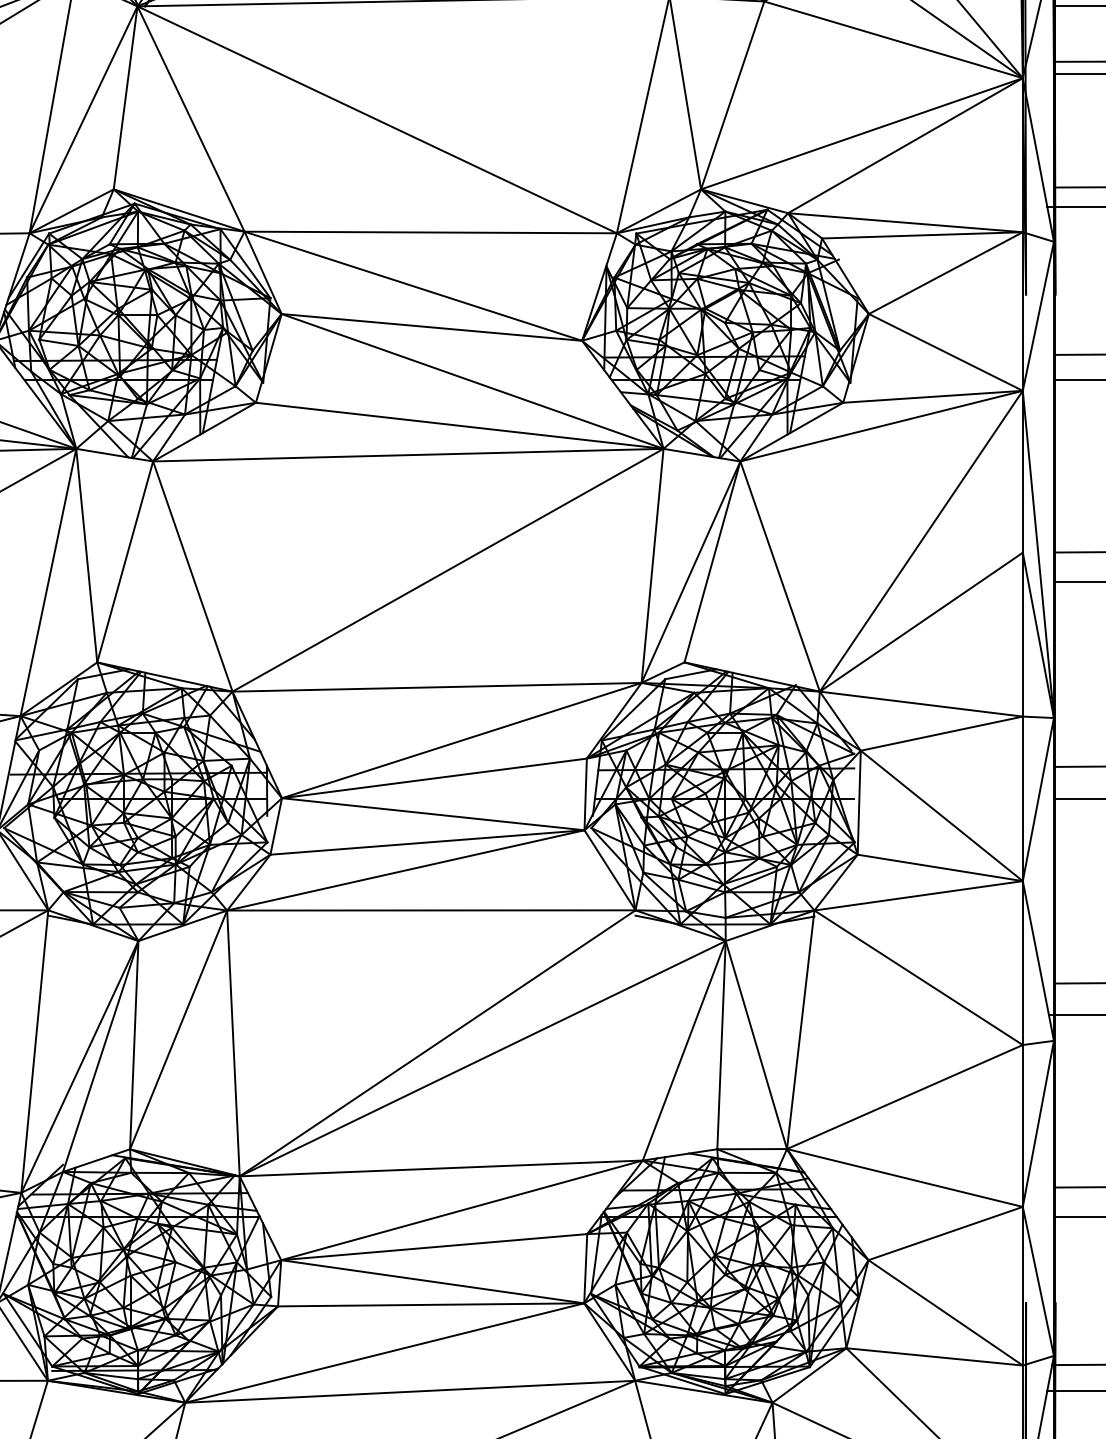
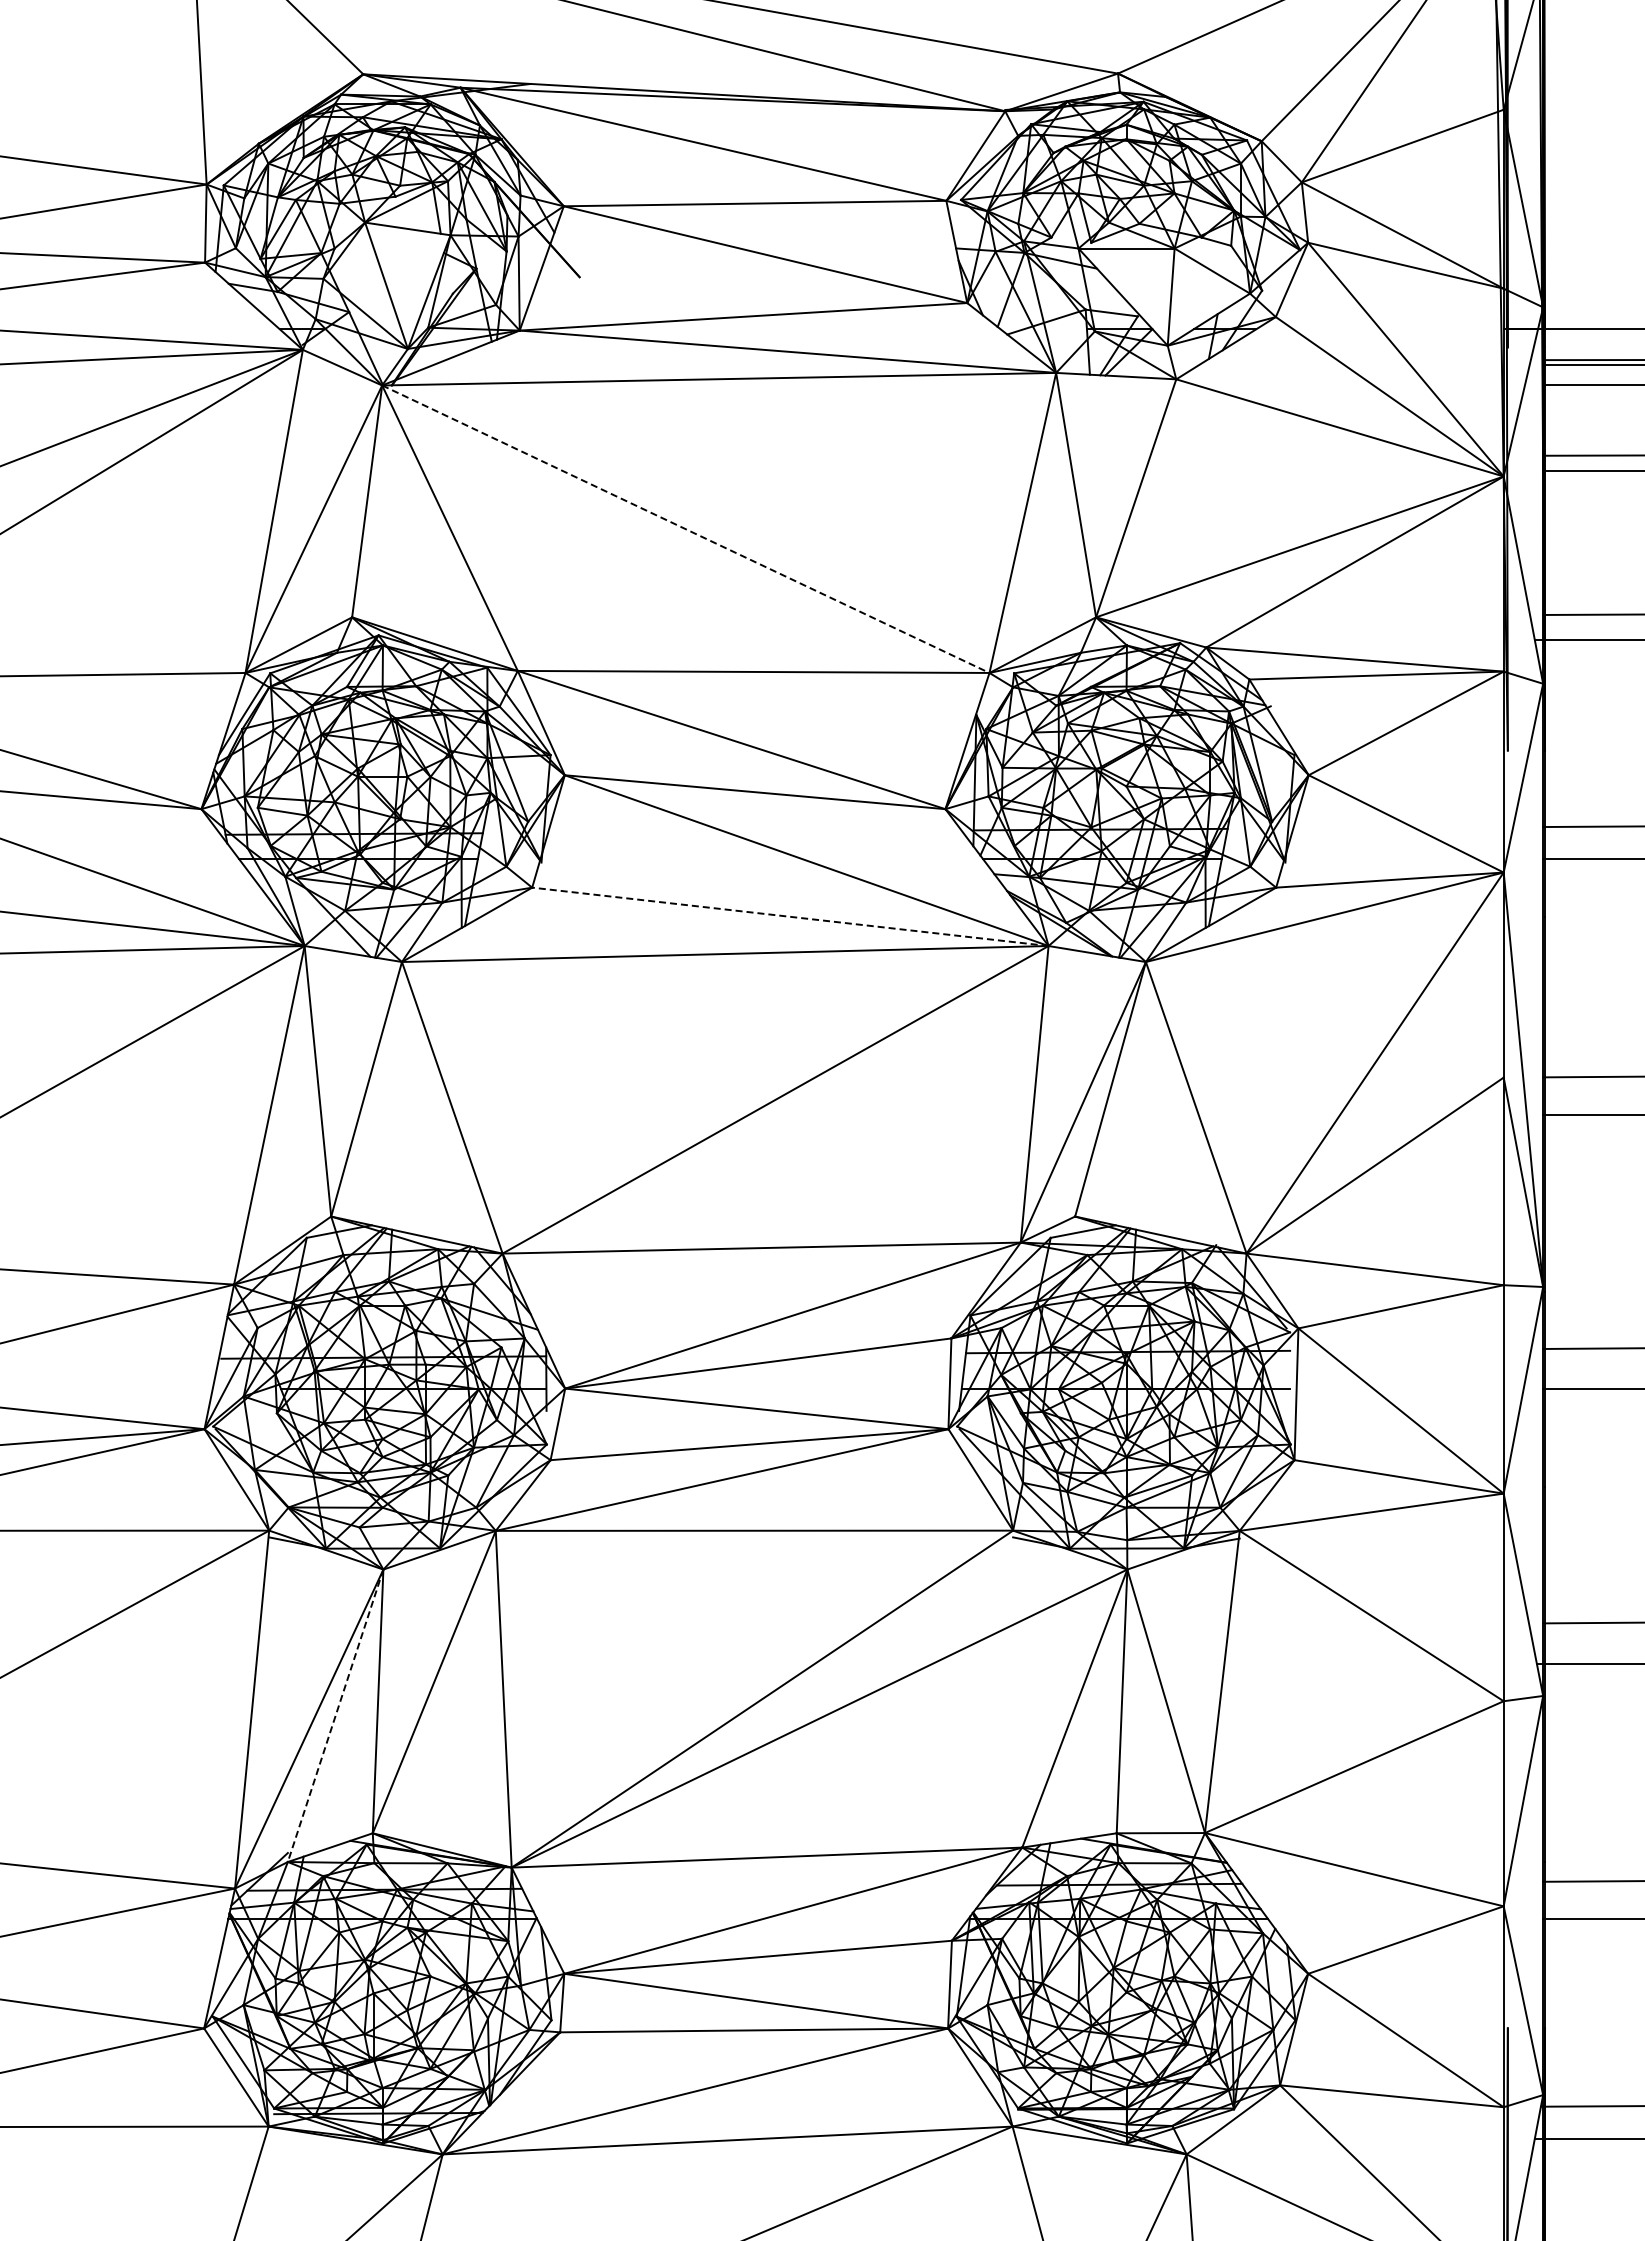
line: (376, 120) -> (685, 529), solid -> dashed
line: (459, 425) -> (790, 916), solid -> dashed
line: (100, 1056) -> (335, 1715), solid -> dashed

